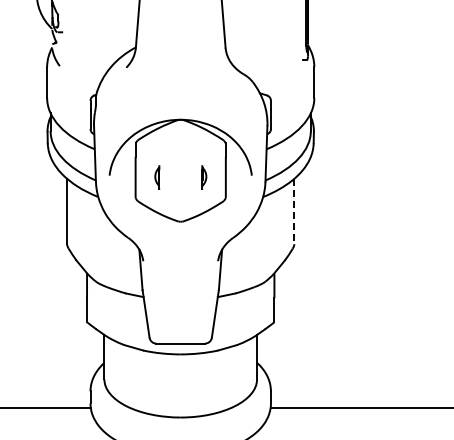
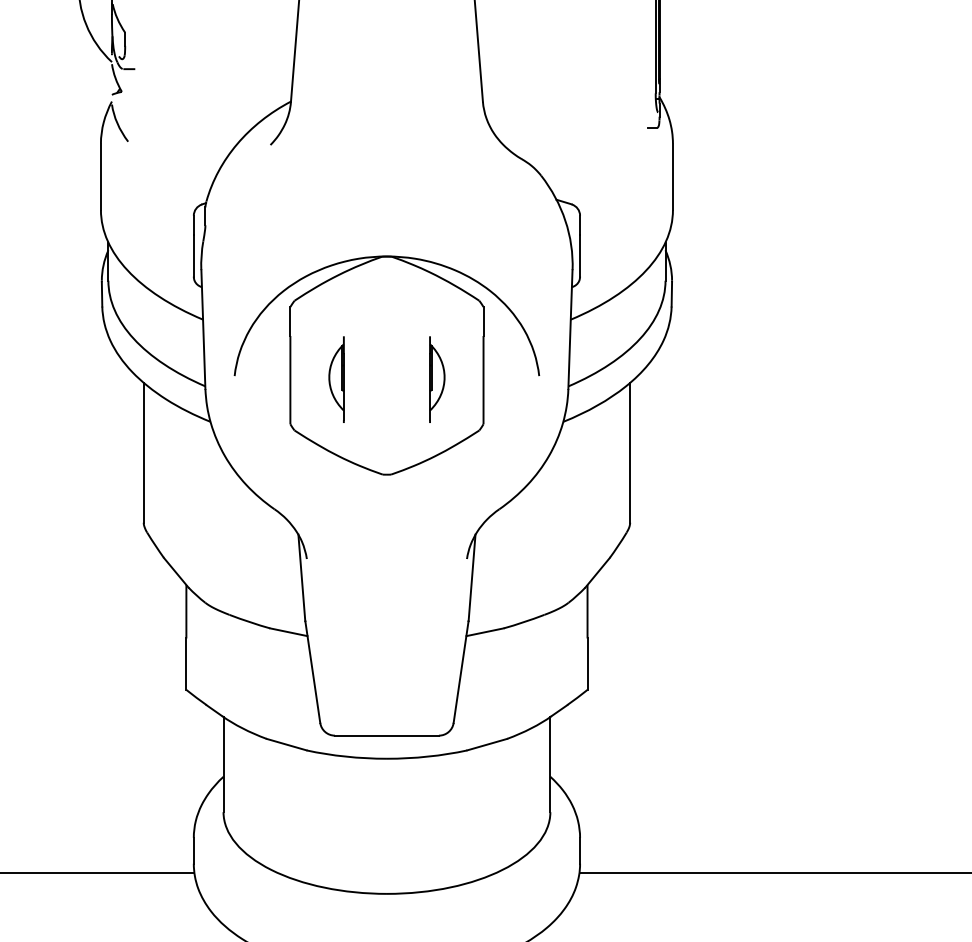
part: (157, 177) -> (337, 380), size x1.67
part: (204, 177) -> (437, 380), size x1.67
line: (294, 211) -> (630, 452), dashed -> solid

